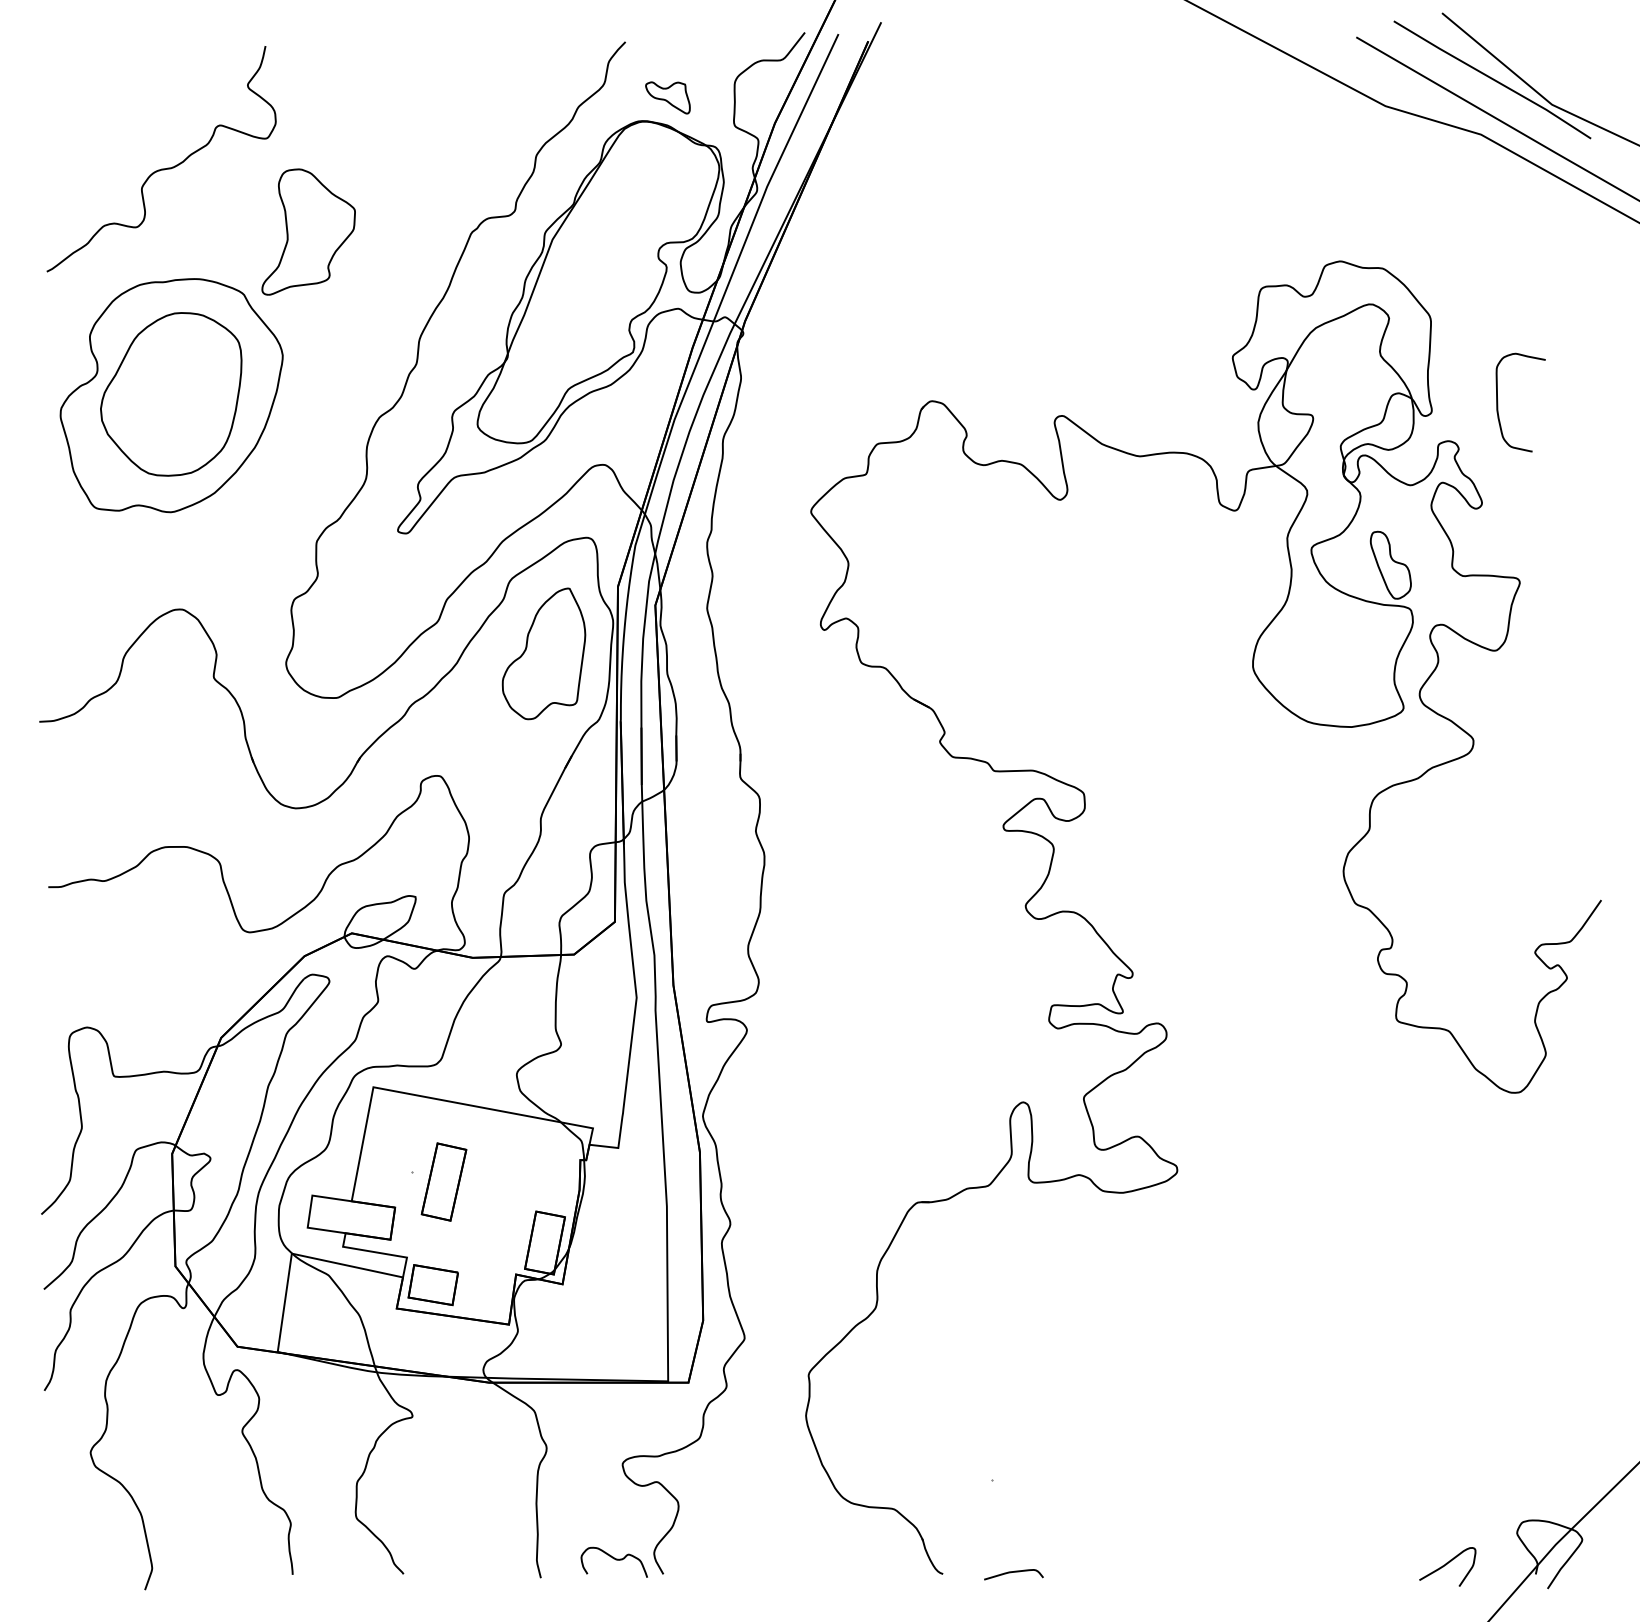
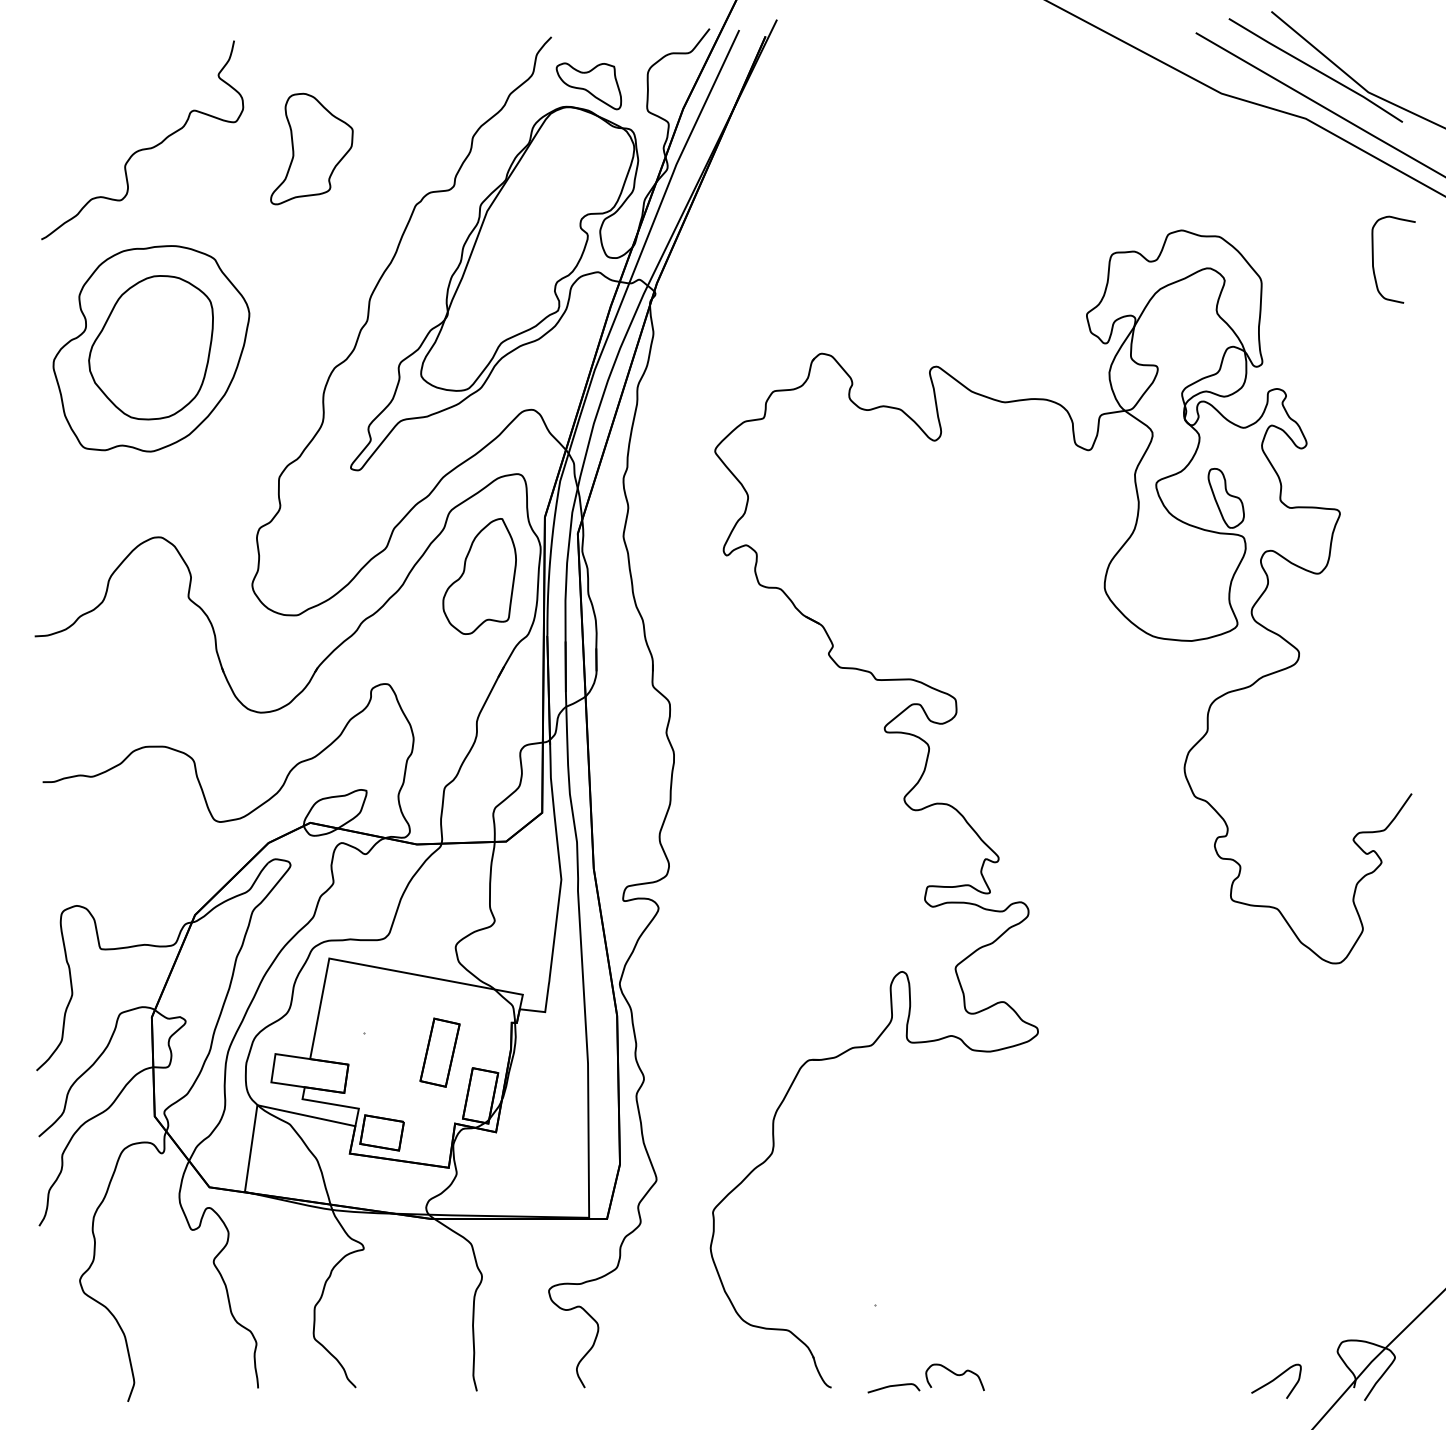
part: (667, 97) -> (588, 85), size x1.67
part: (308, 231) -> (311, 148), moved
curve: (1498, 402) -> (1374, 259), moved
part: (443, 1181) -> (439, 1052), moved
curve: (613, 1559) -> (954, 1374), moved

